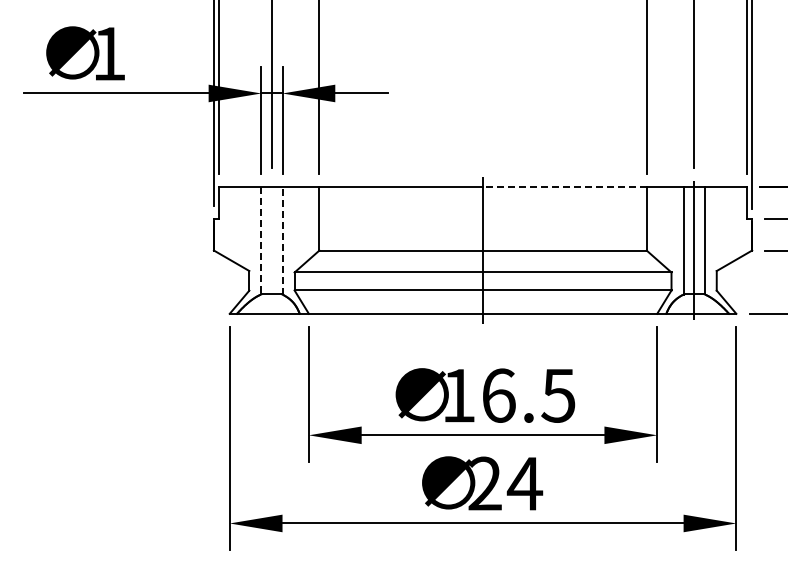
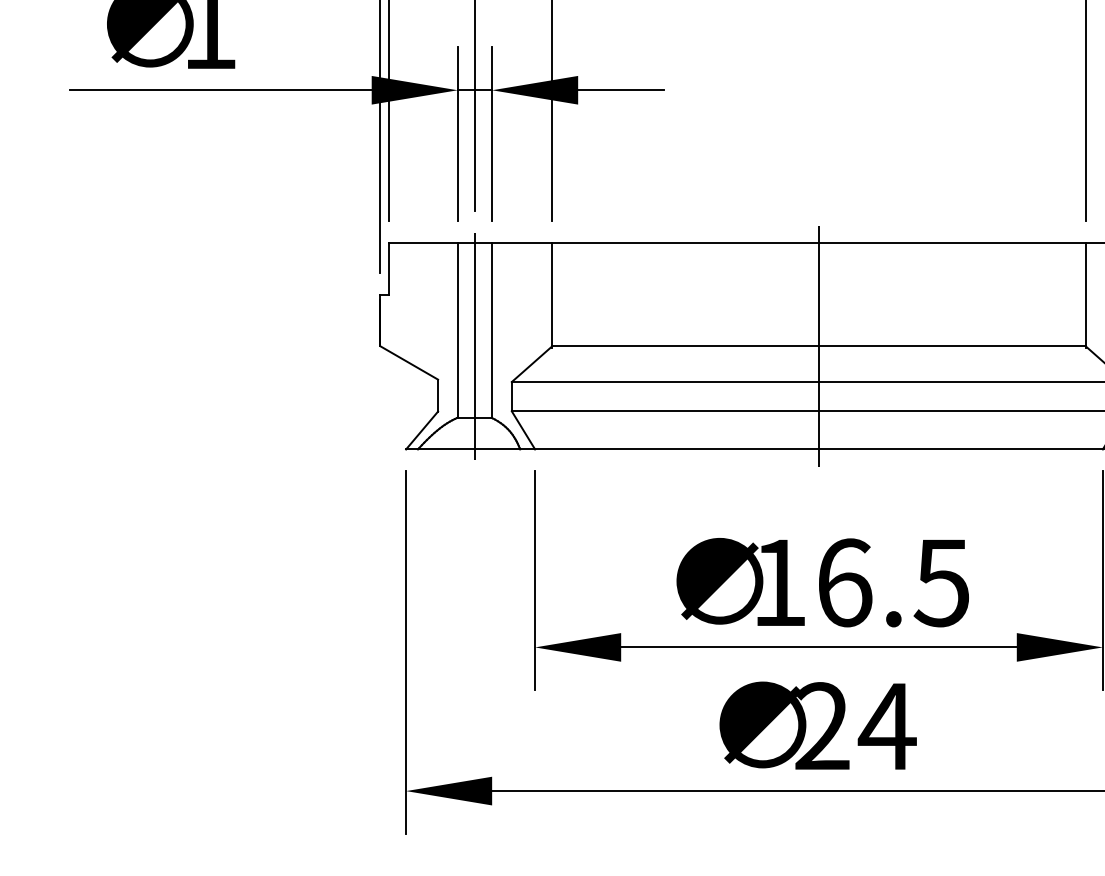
line: (564, 187) -> (951, 243), dashed -> solid
line: (261, 240) -> (457, 329), dashed -> solid
line: (282, 240) -> (492, 329), dashed -> solid
line: (271, 250) -> (474, 346), added

